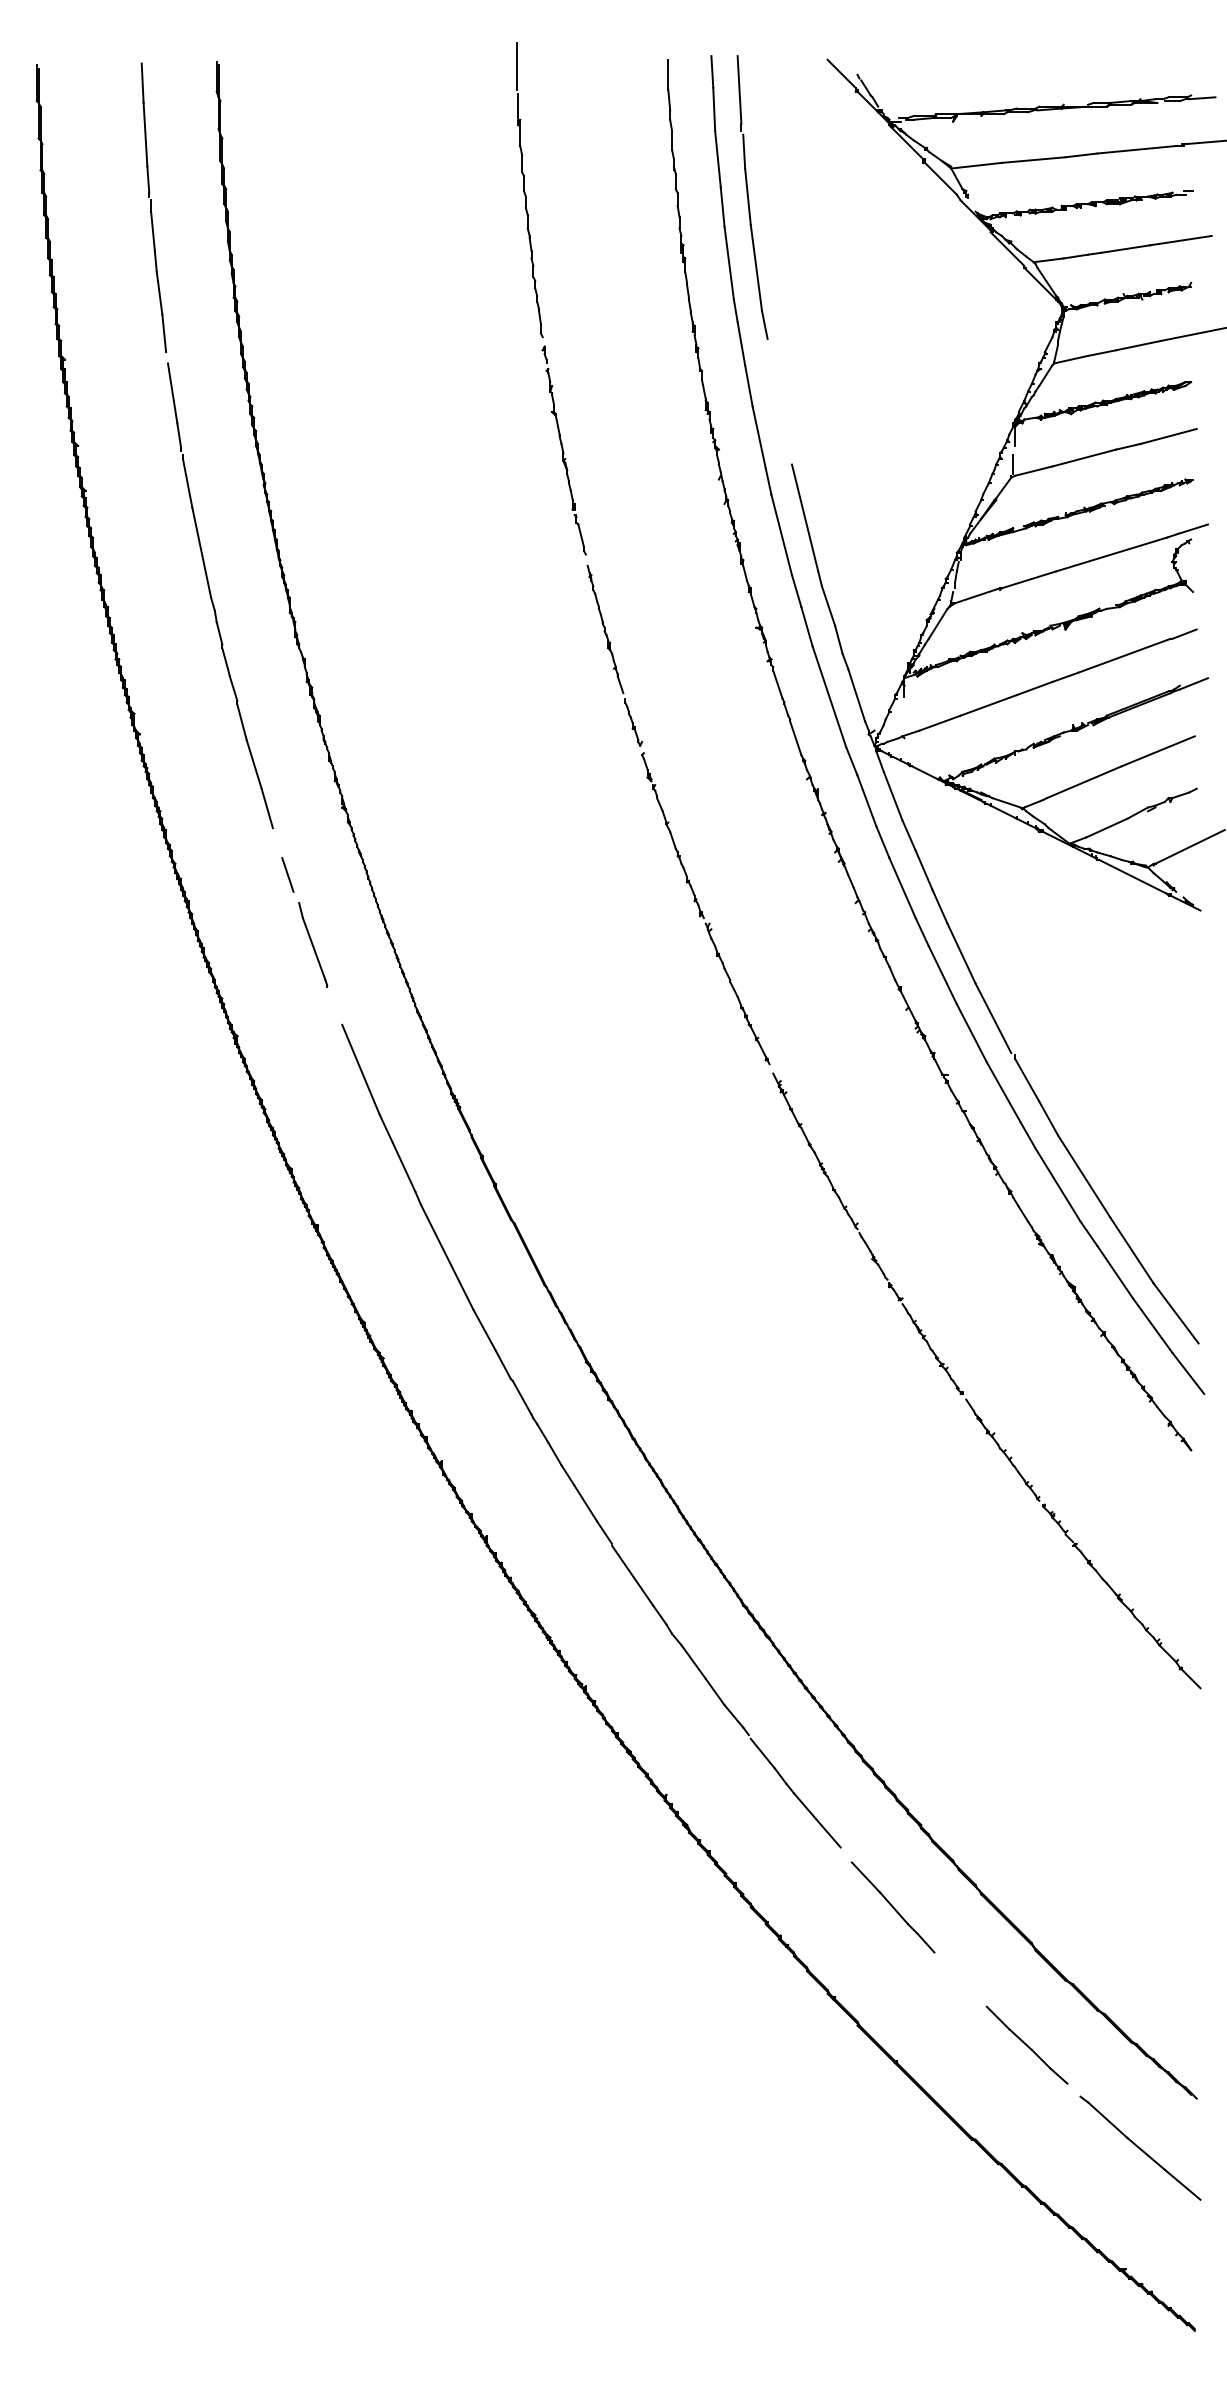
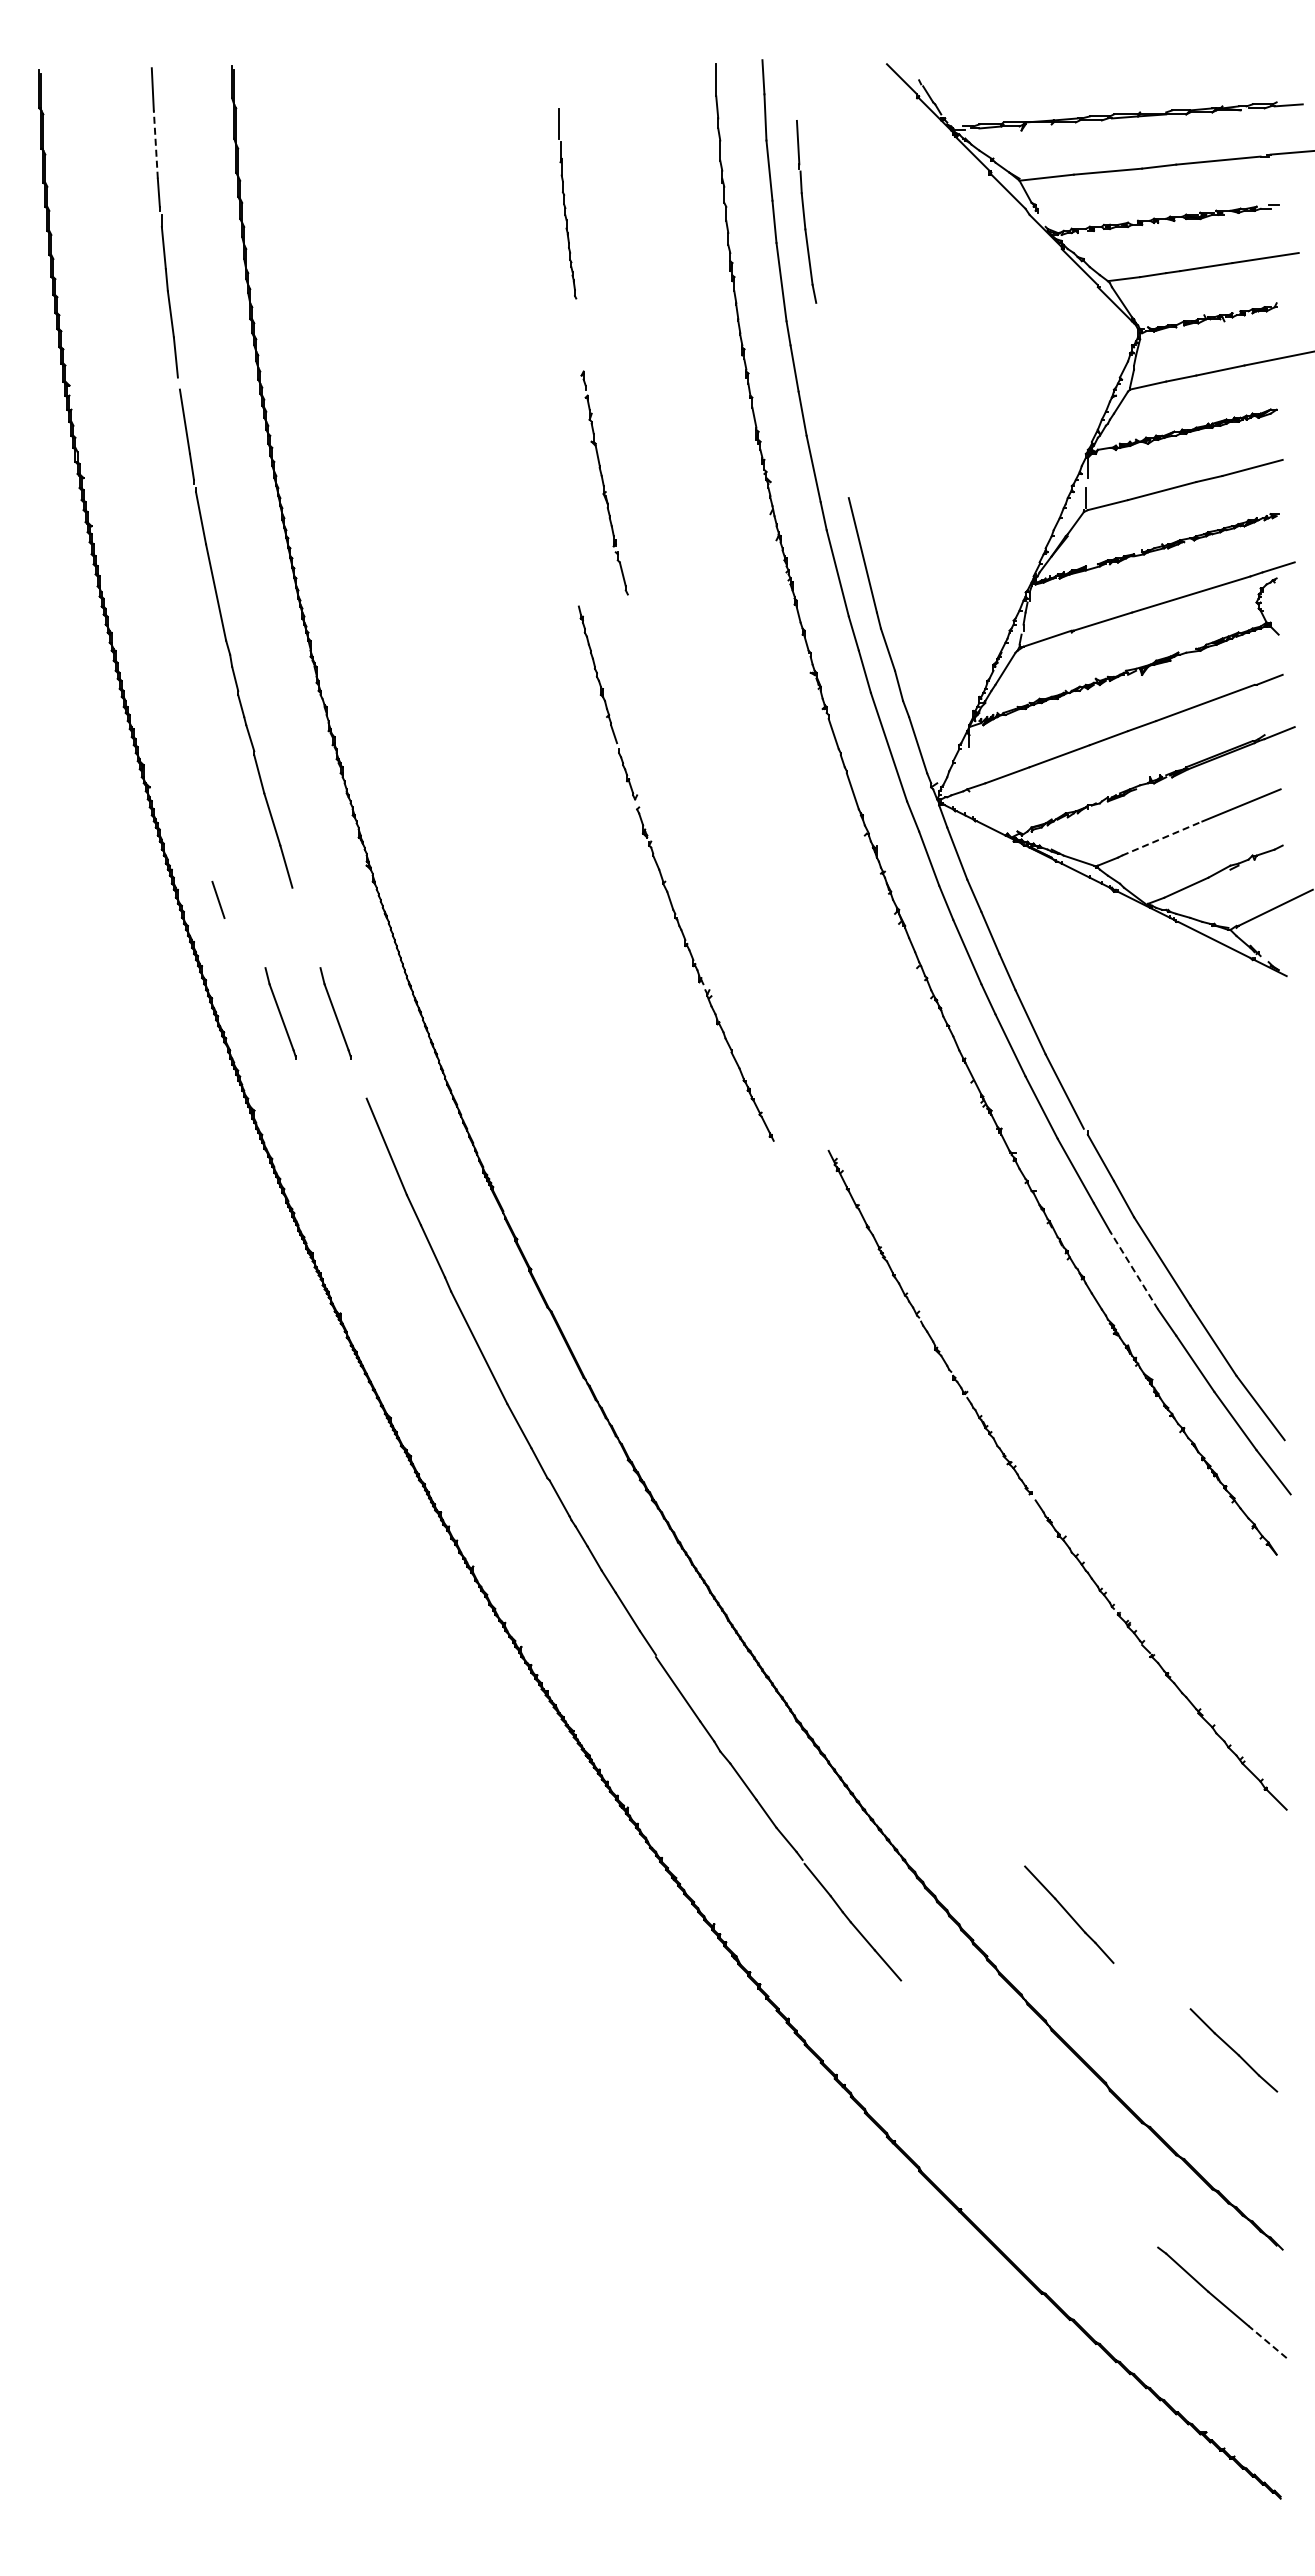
line: (145, 134) -> (155, 144), solid -> dashed
part: (529, 189) -> (567, 203), size x0.6
part: (752, 197) -> (806, 211), size x0.6
line: (1084, 782) -> (1162, 838), solid -> dashed
part: (669, 822) -> (666, 881), moved
line: (287, 874) -> (218, 899), moved
part: (261, 945) -> (280, 1013), added
line: (1058, 1185) -> (1134, 1270), solid -> dashed
line: (893, 1907) -> (1069, 1914), moved
line: (1026, 2045) -> (1233, 2050), moved
line: (1182, 2185) -> (1267, 2342), solid -> dashed

